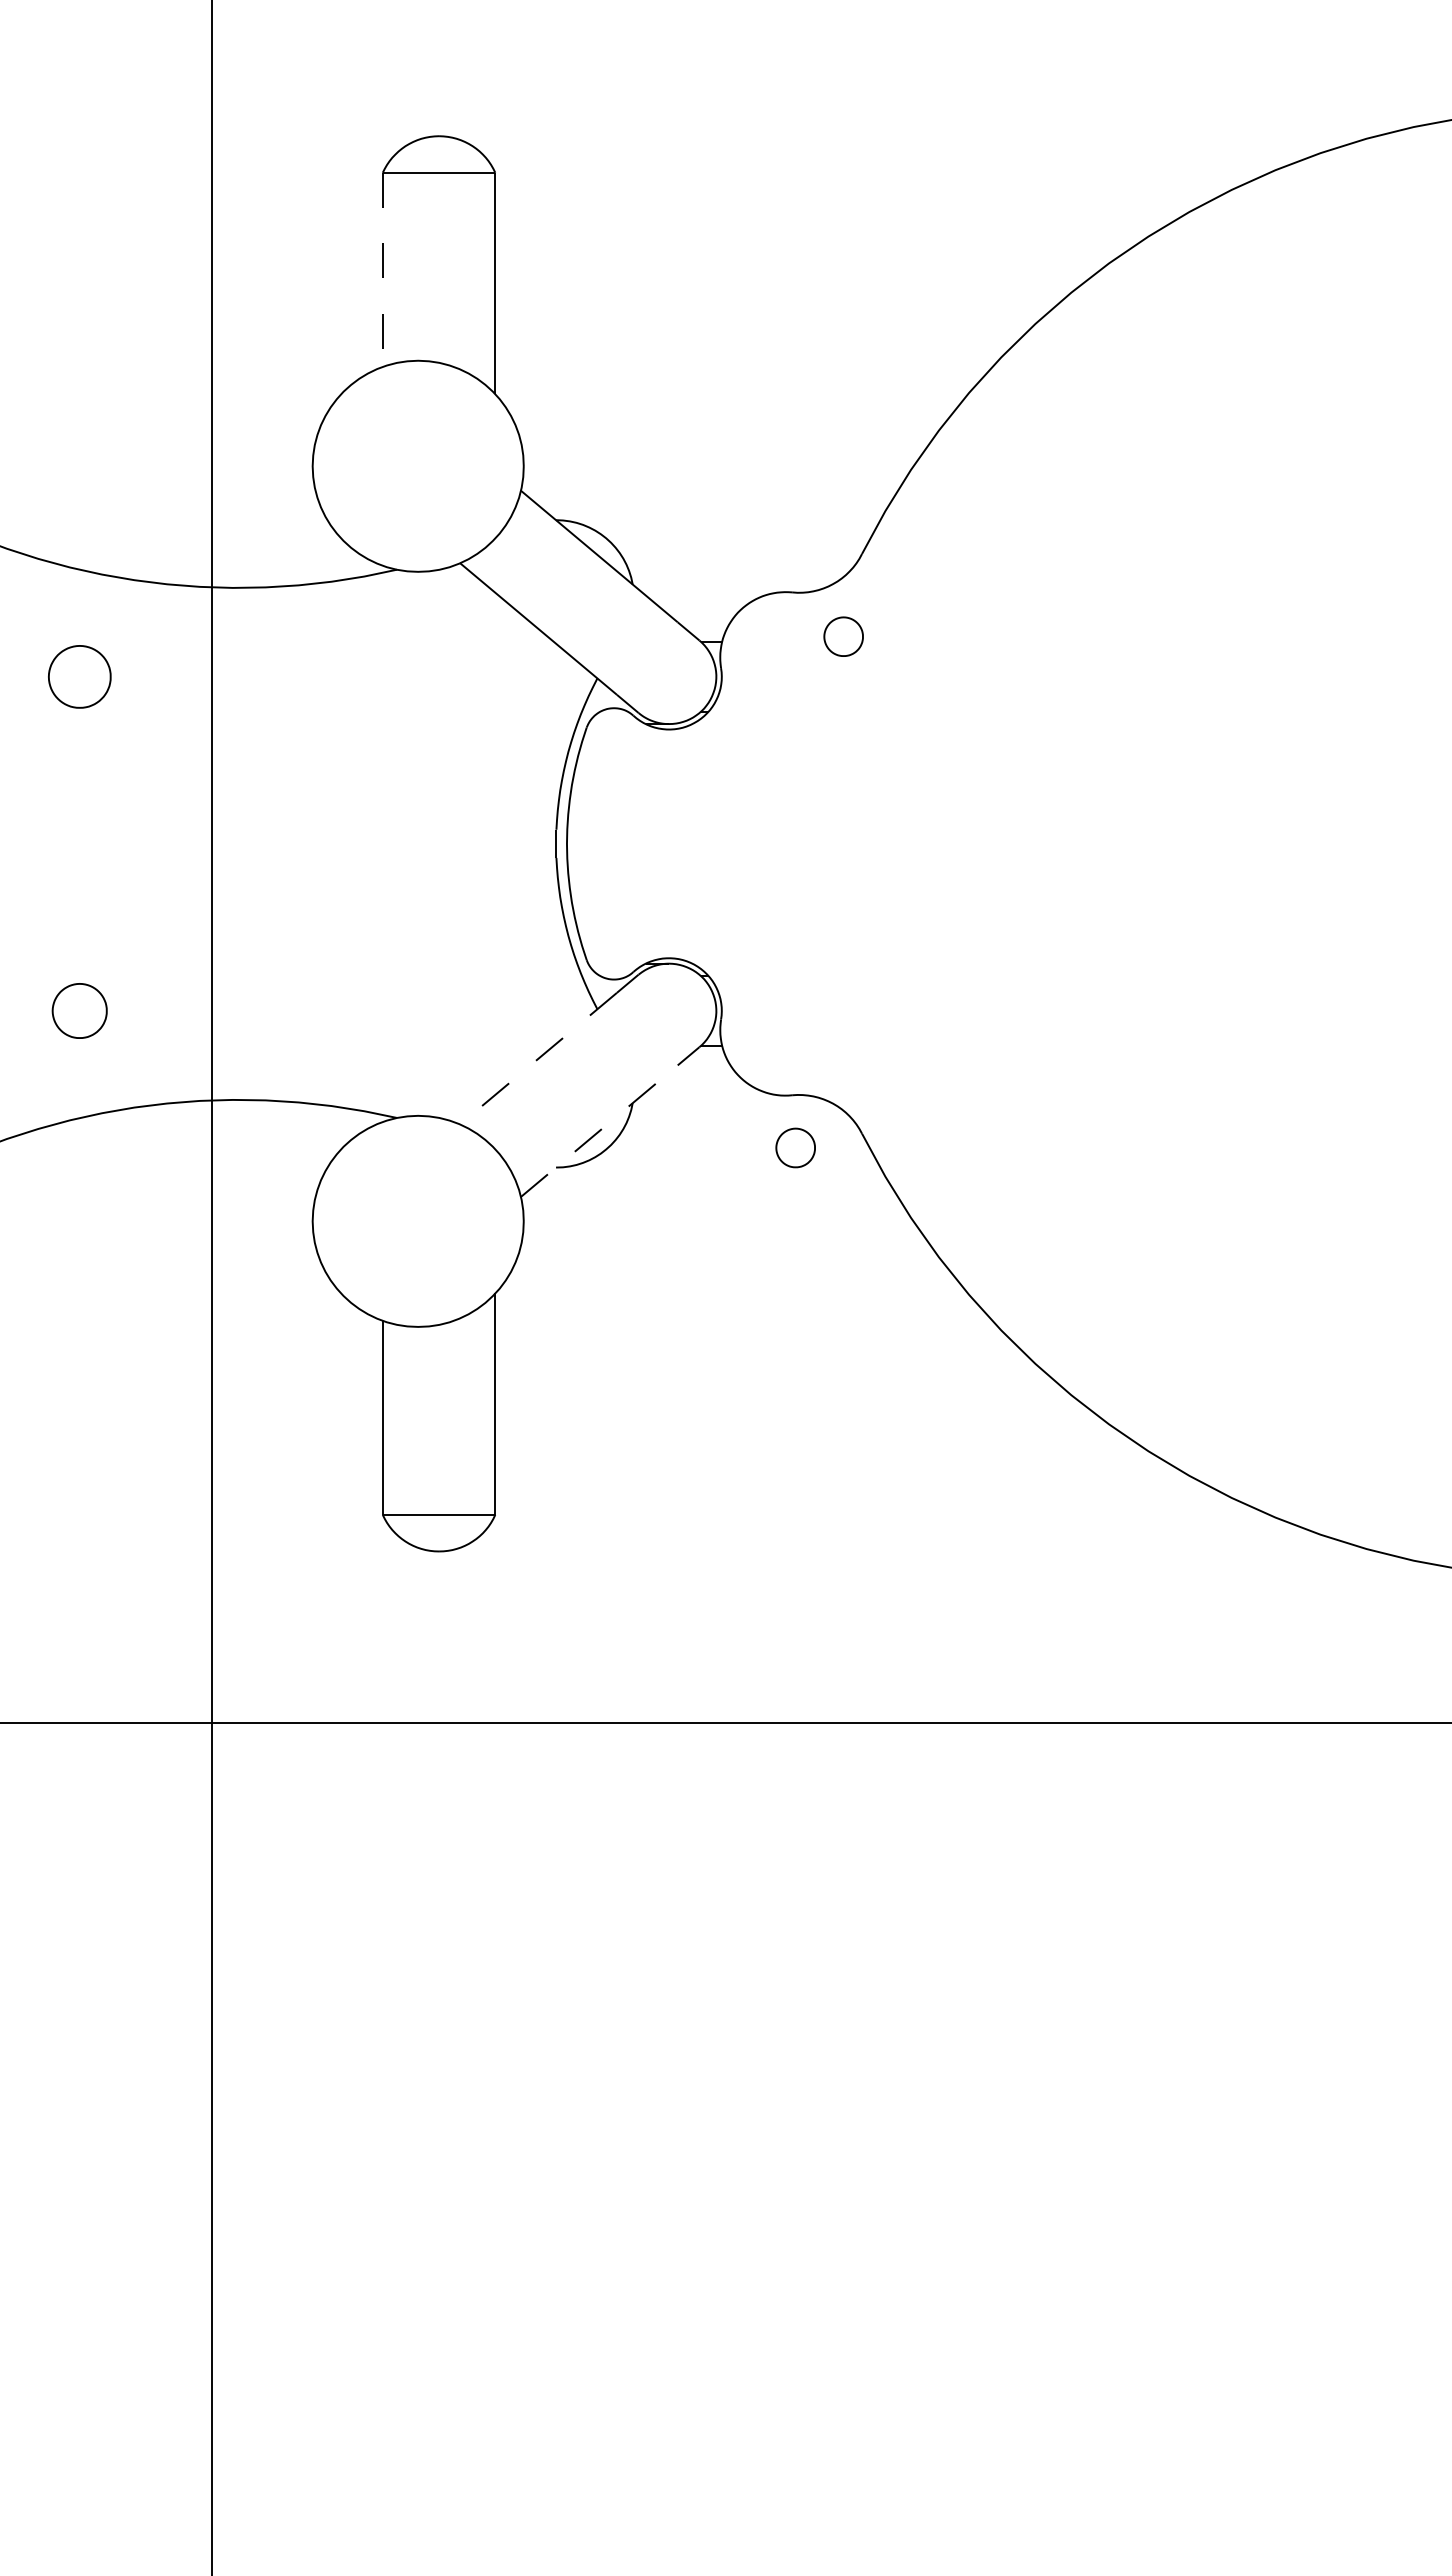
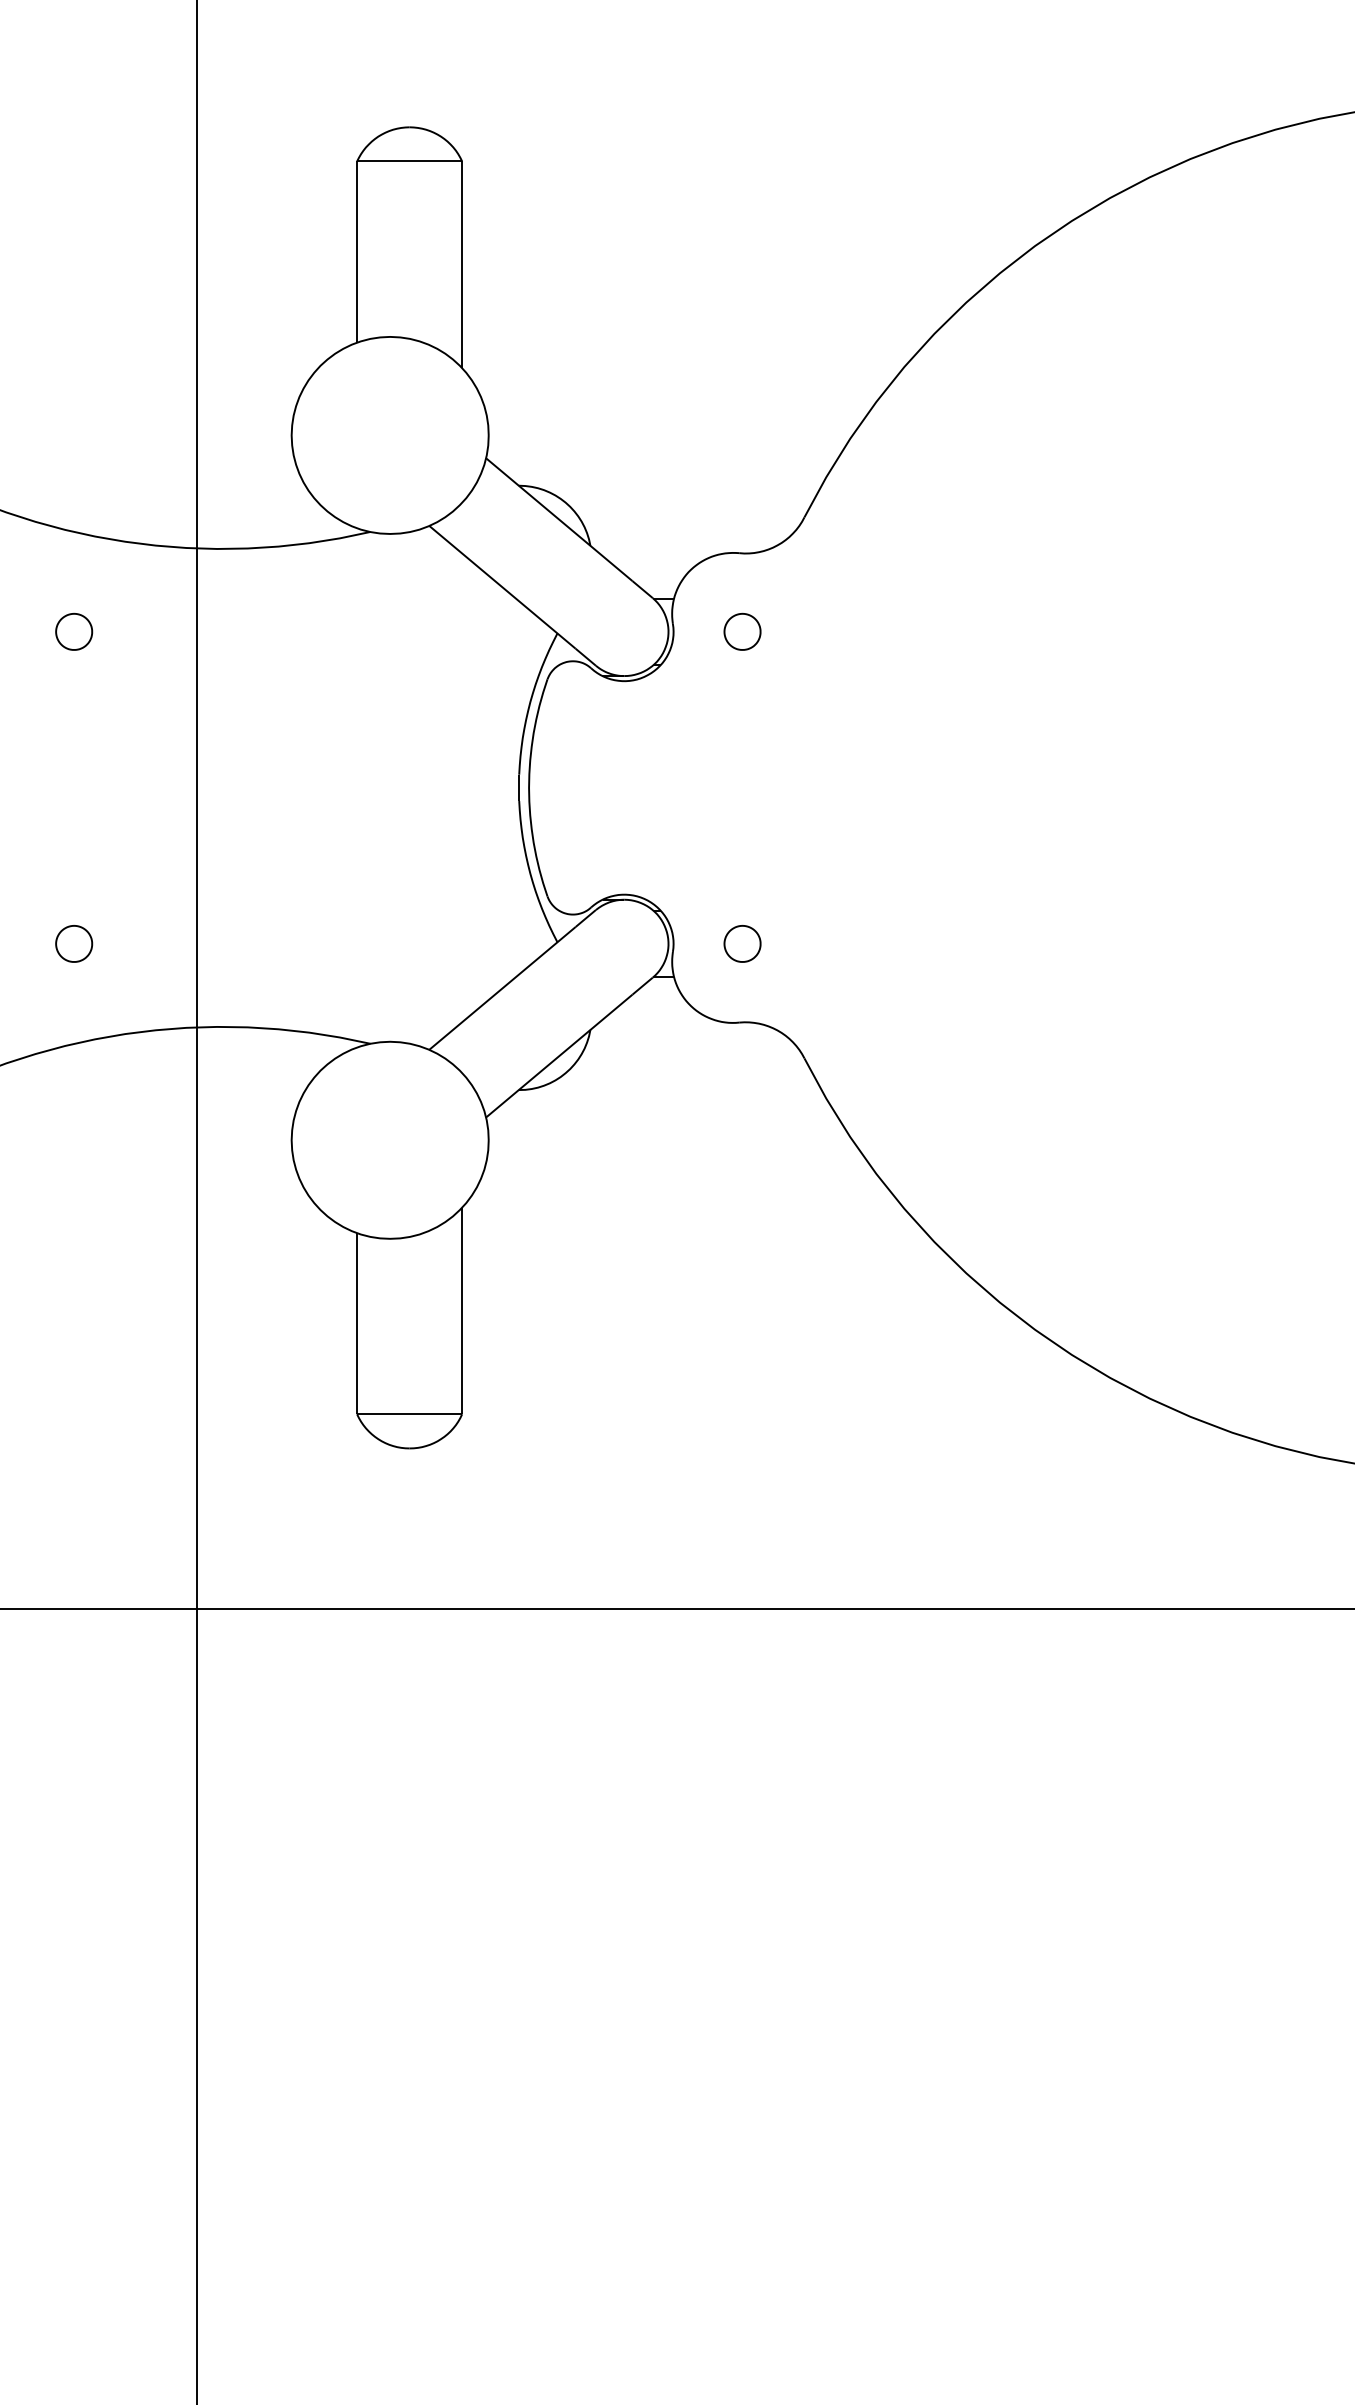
line: (382, 270) -> (356, 252), dashed -> solid
part: (843, 636) -> (742, 631), moved
part: (79, 676) -> (73, 631), size x0.62
part: (79, 1010) -> (73, 943), size x0.71
line: (538, 1059) -> (502, 989), dashed -> solid
line: (599, 1130) -> (559, 1055), dashed -> solid
part: (795, 1147) -> (742, 943), moved

